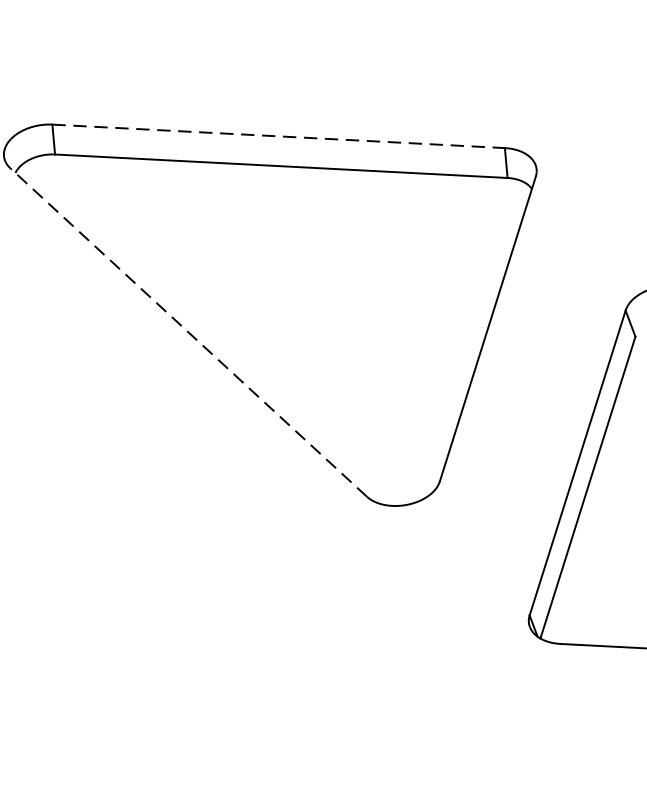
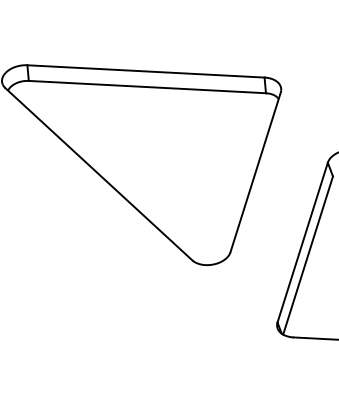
line: (277, 136) -> (145, 71), dashed -> solid
line: (188, 331) -> (98, 173), dashed -> solid

